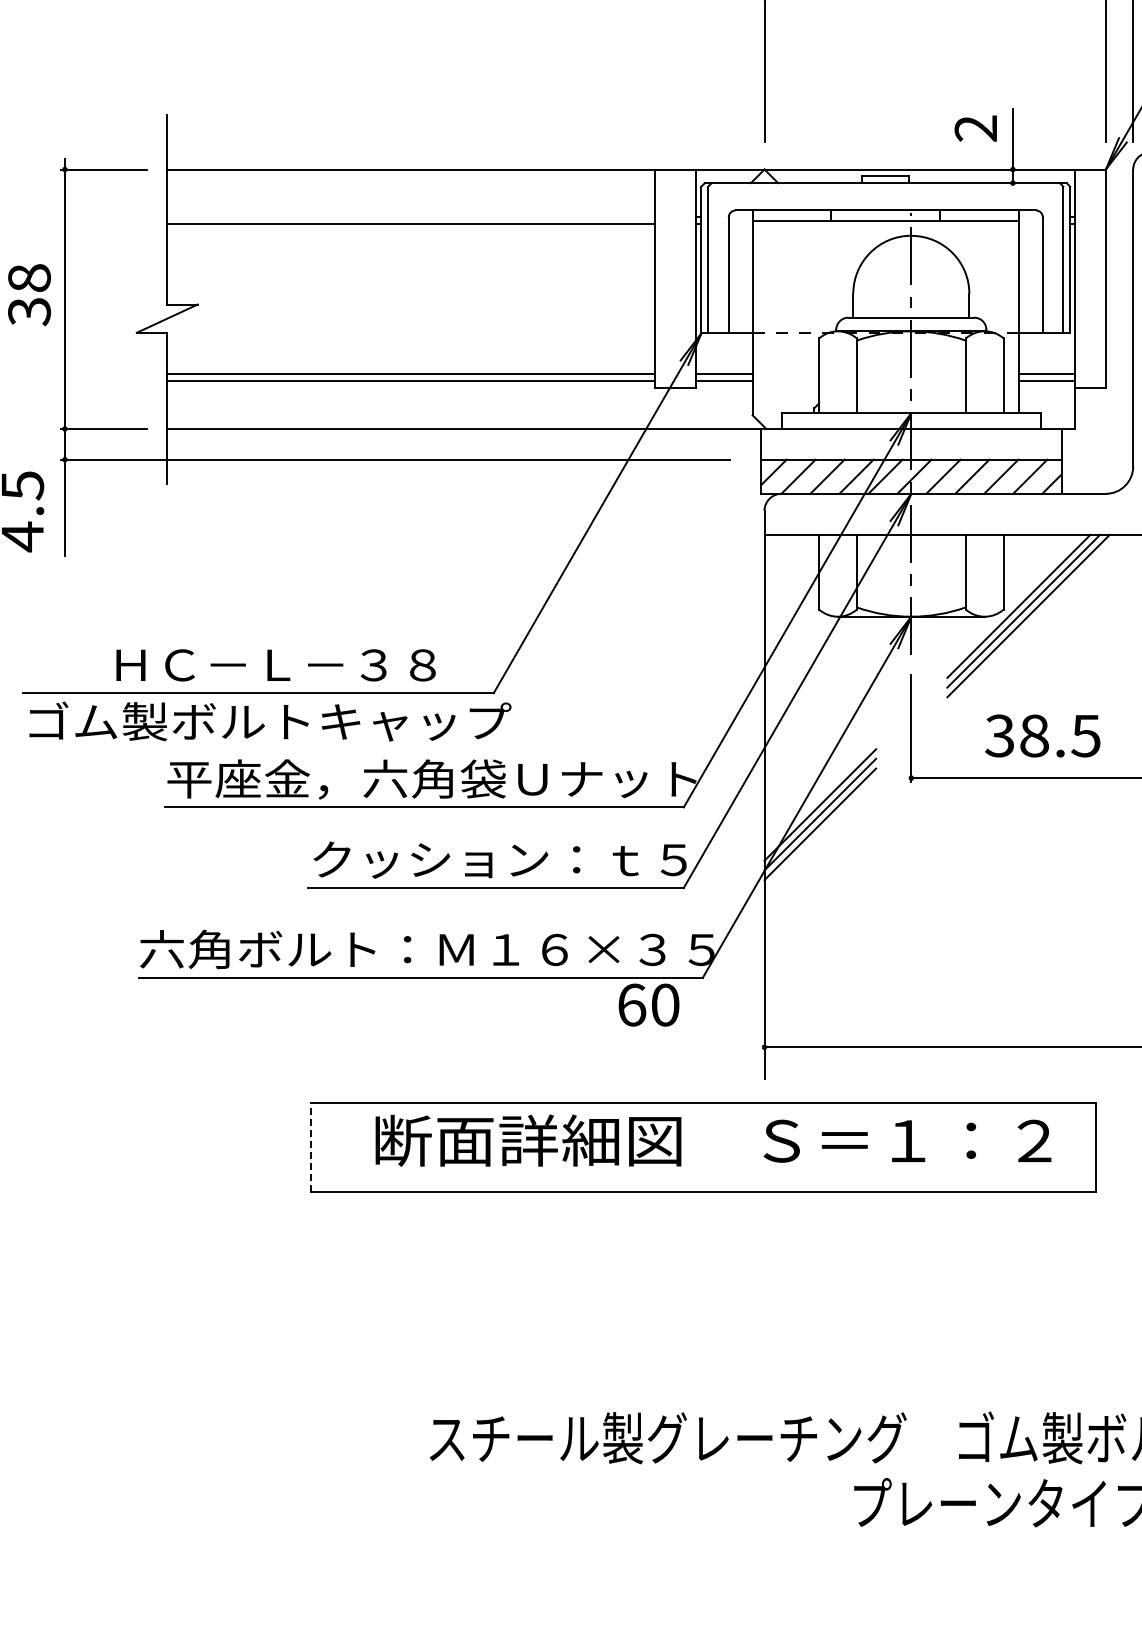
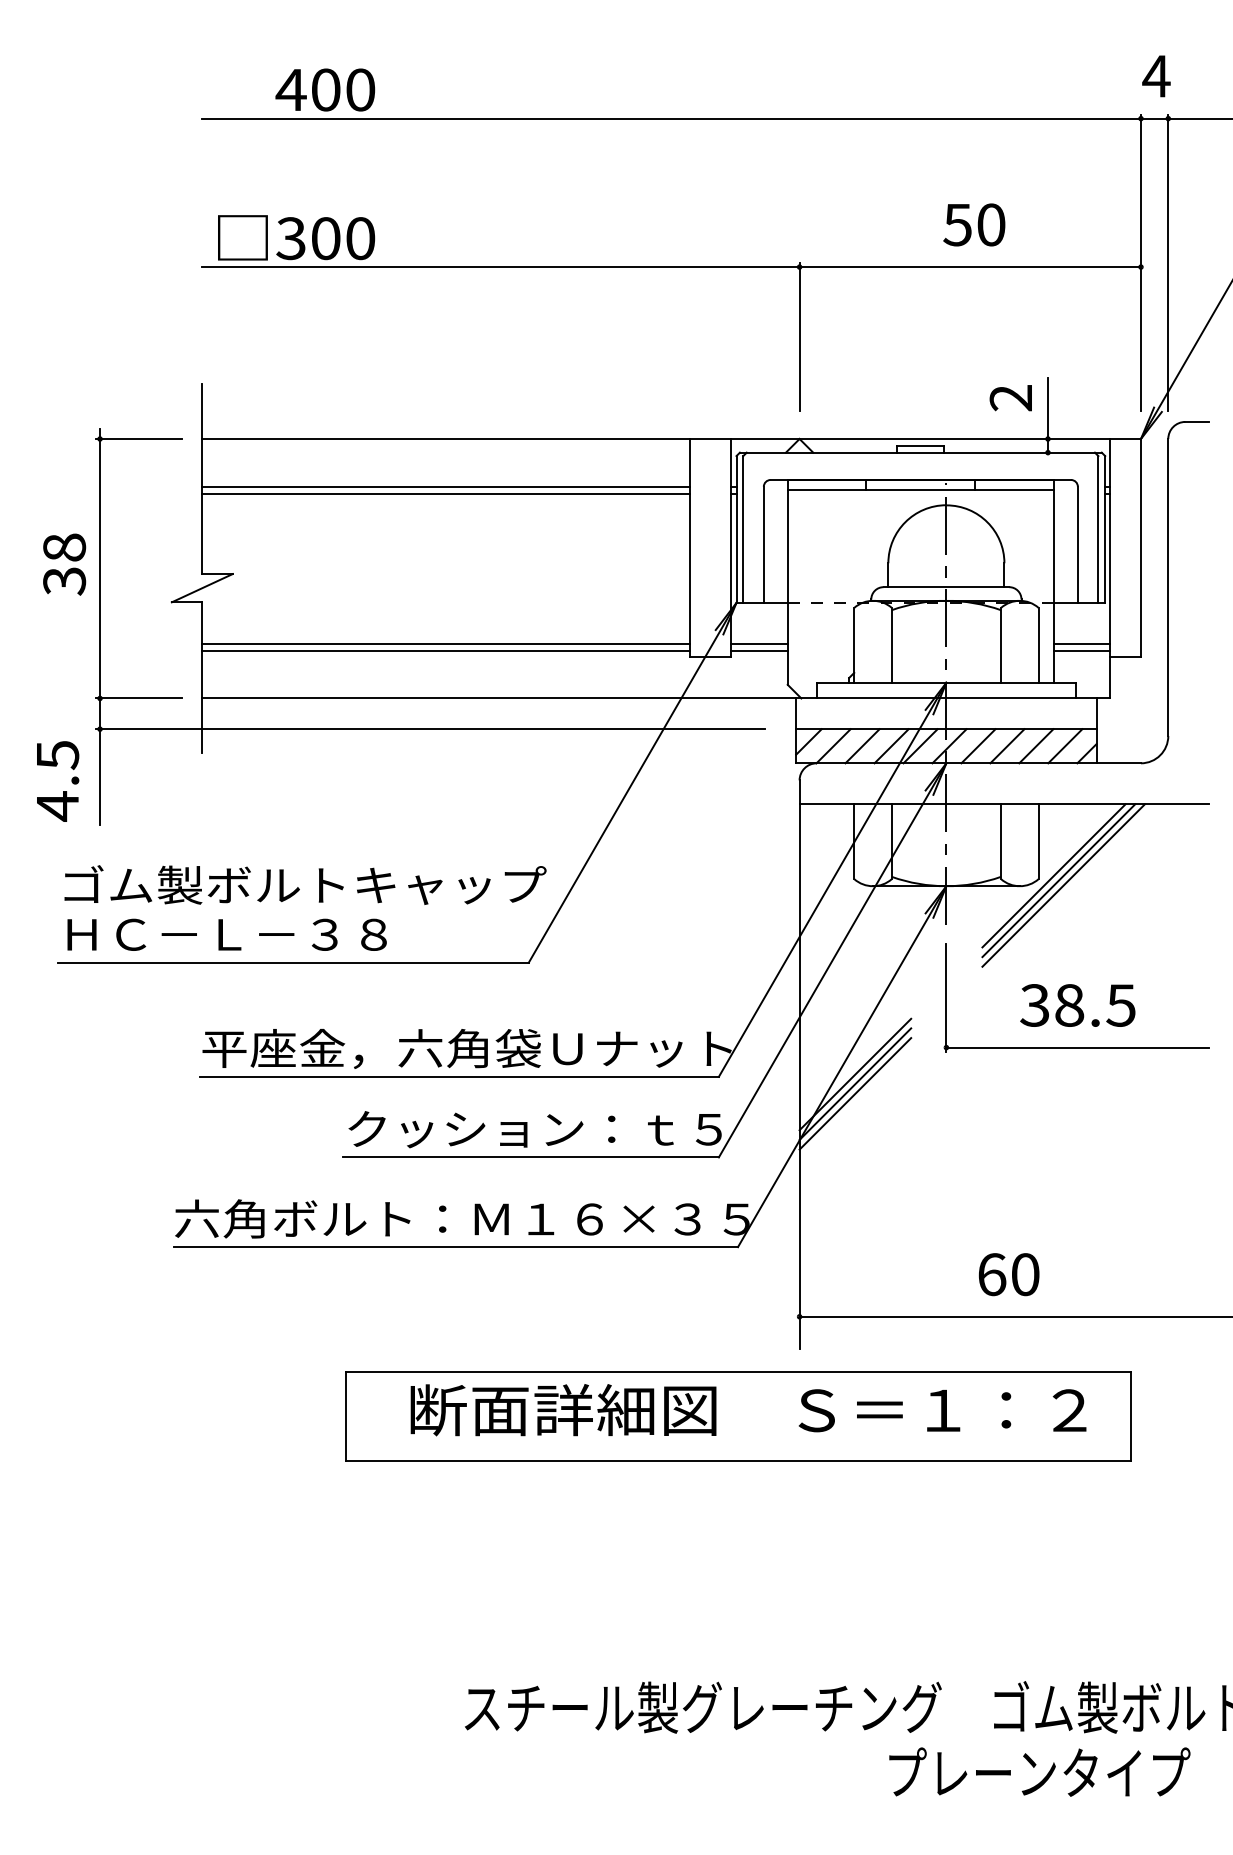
line: (411, 217) -> (446, 486), added
text: (275, 665) -> (226, 934), moved
text: (270, 721) -> (305, 884), moved
text: (648, 1005) -> (1008, 1274), moved
line: (311, 1147) -> (346, 1416), dashed -> solid

